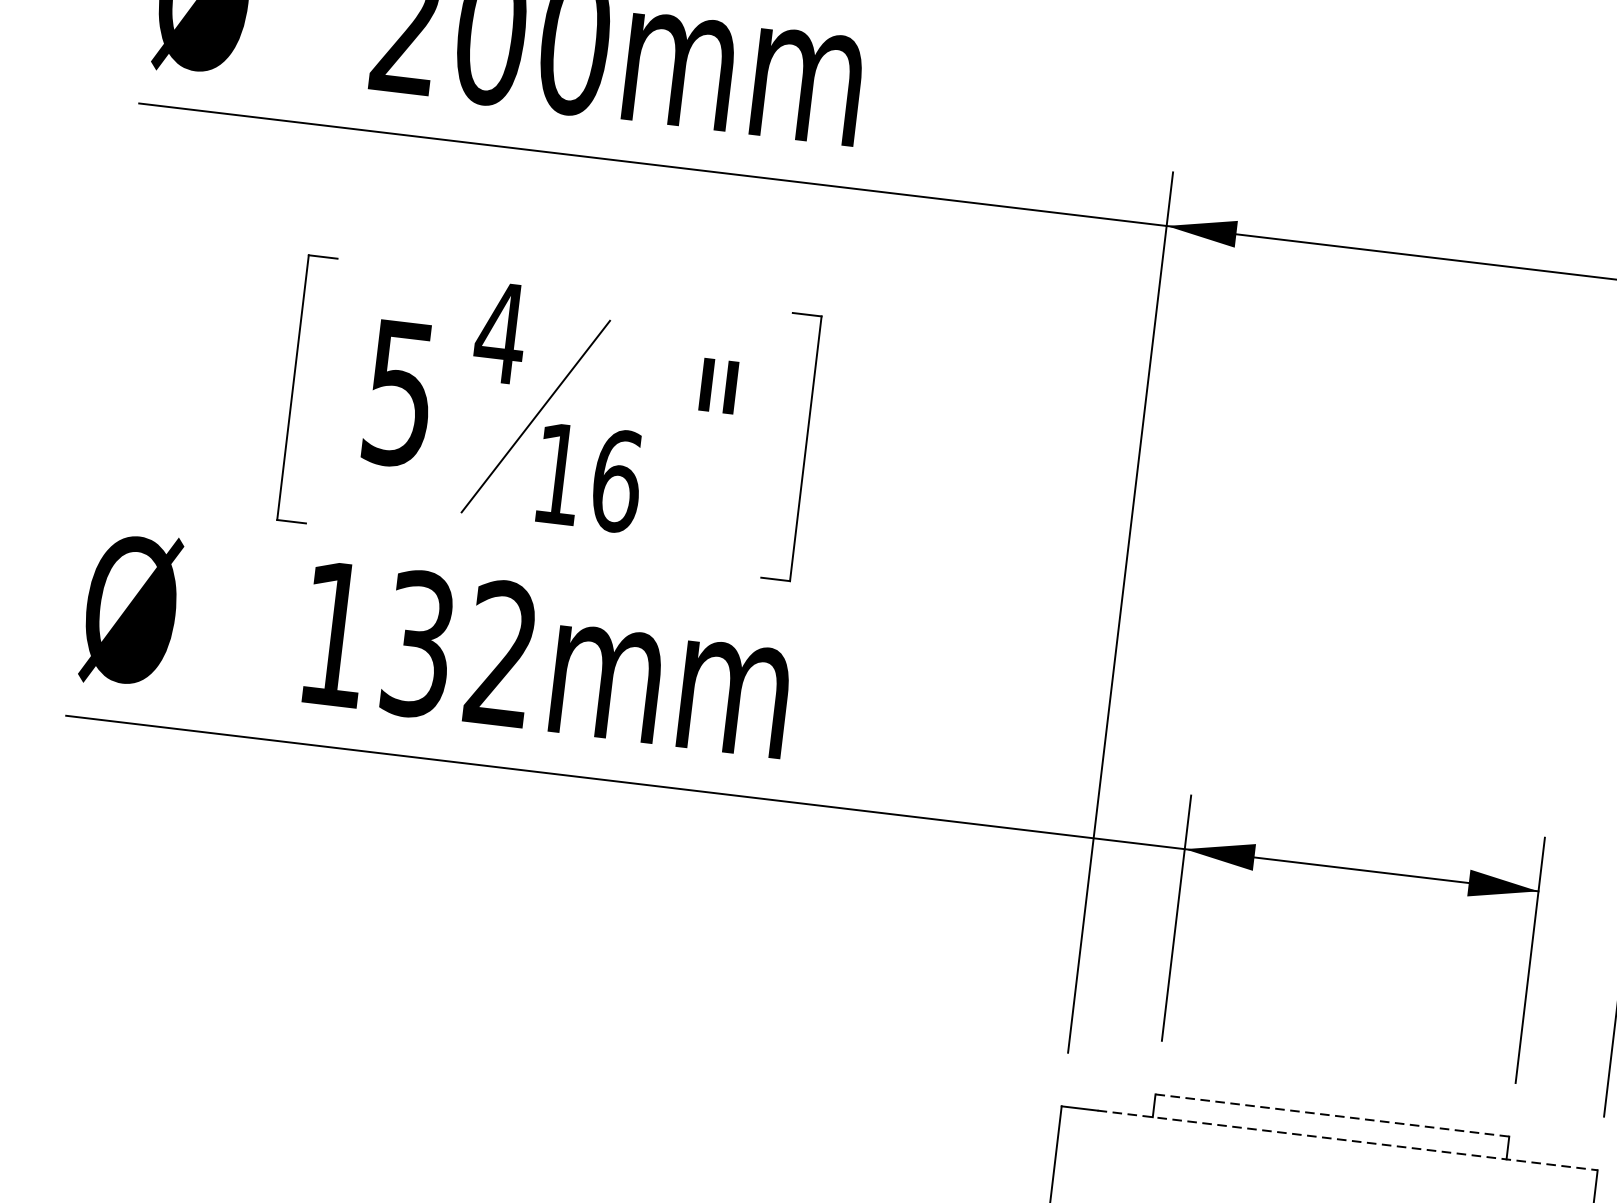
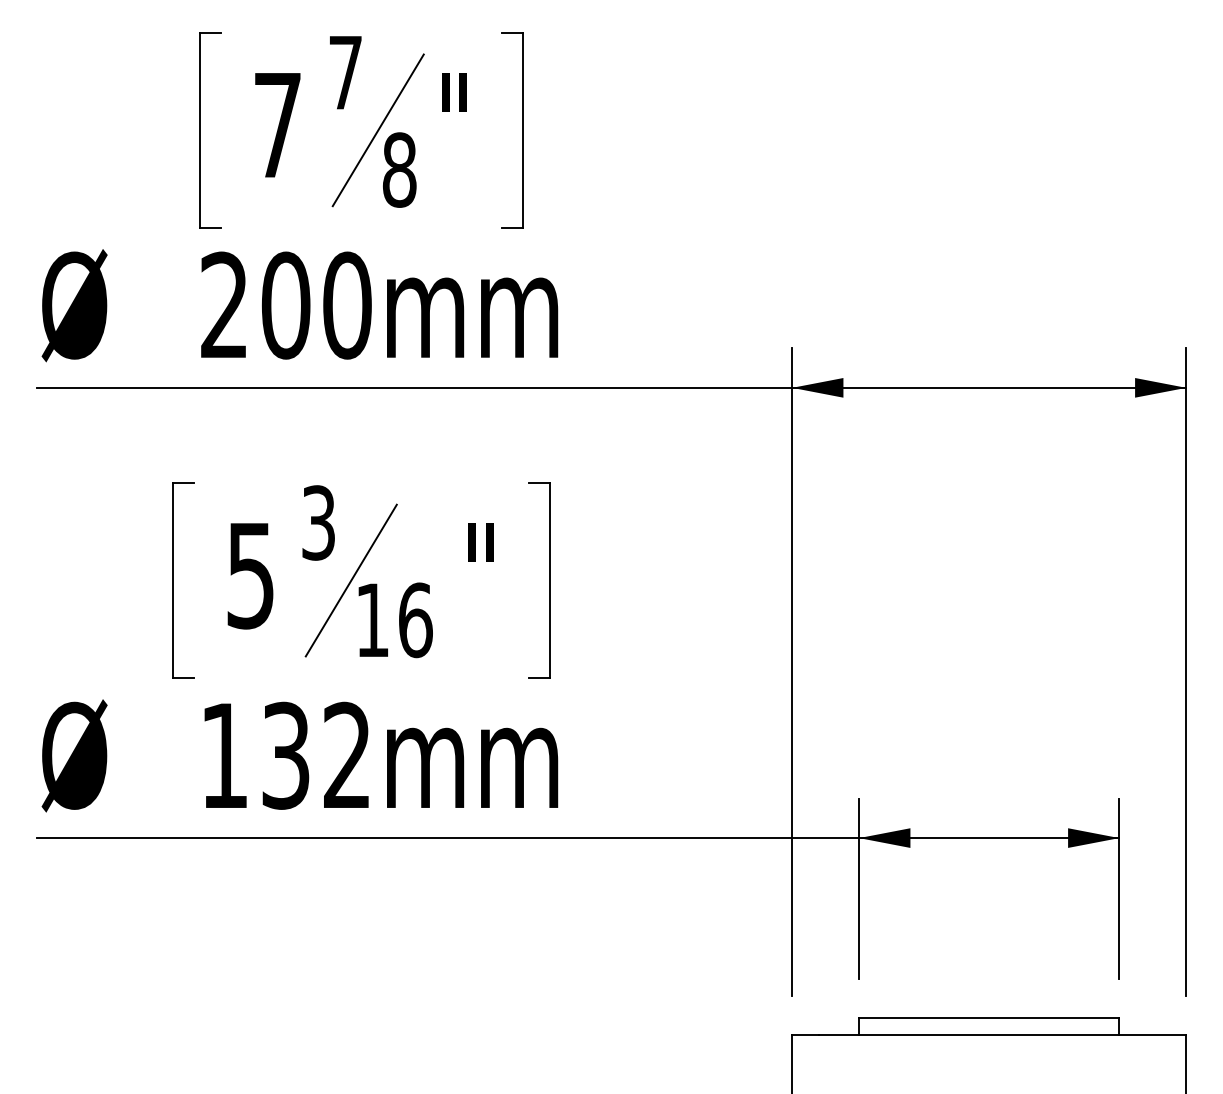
text: (500, 332) -> (318, 522), 4 -> 3
line: (1332, 1115) -> (989, 1018), dashed -> solid
line: (1347, 1140) -> (1002, 1035), dashed -> solid

